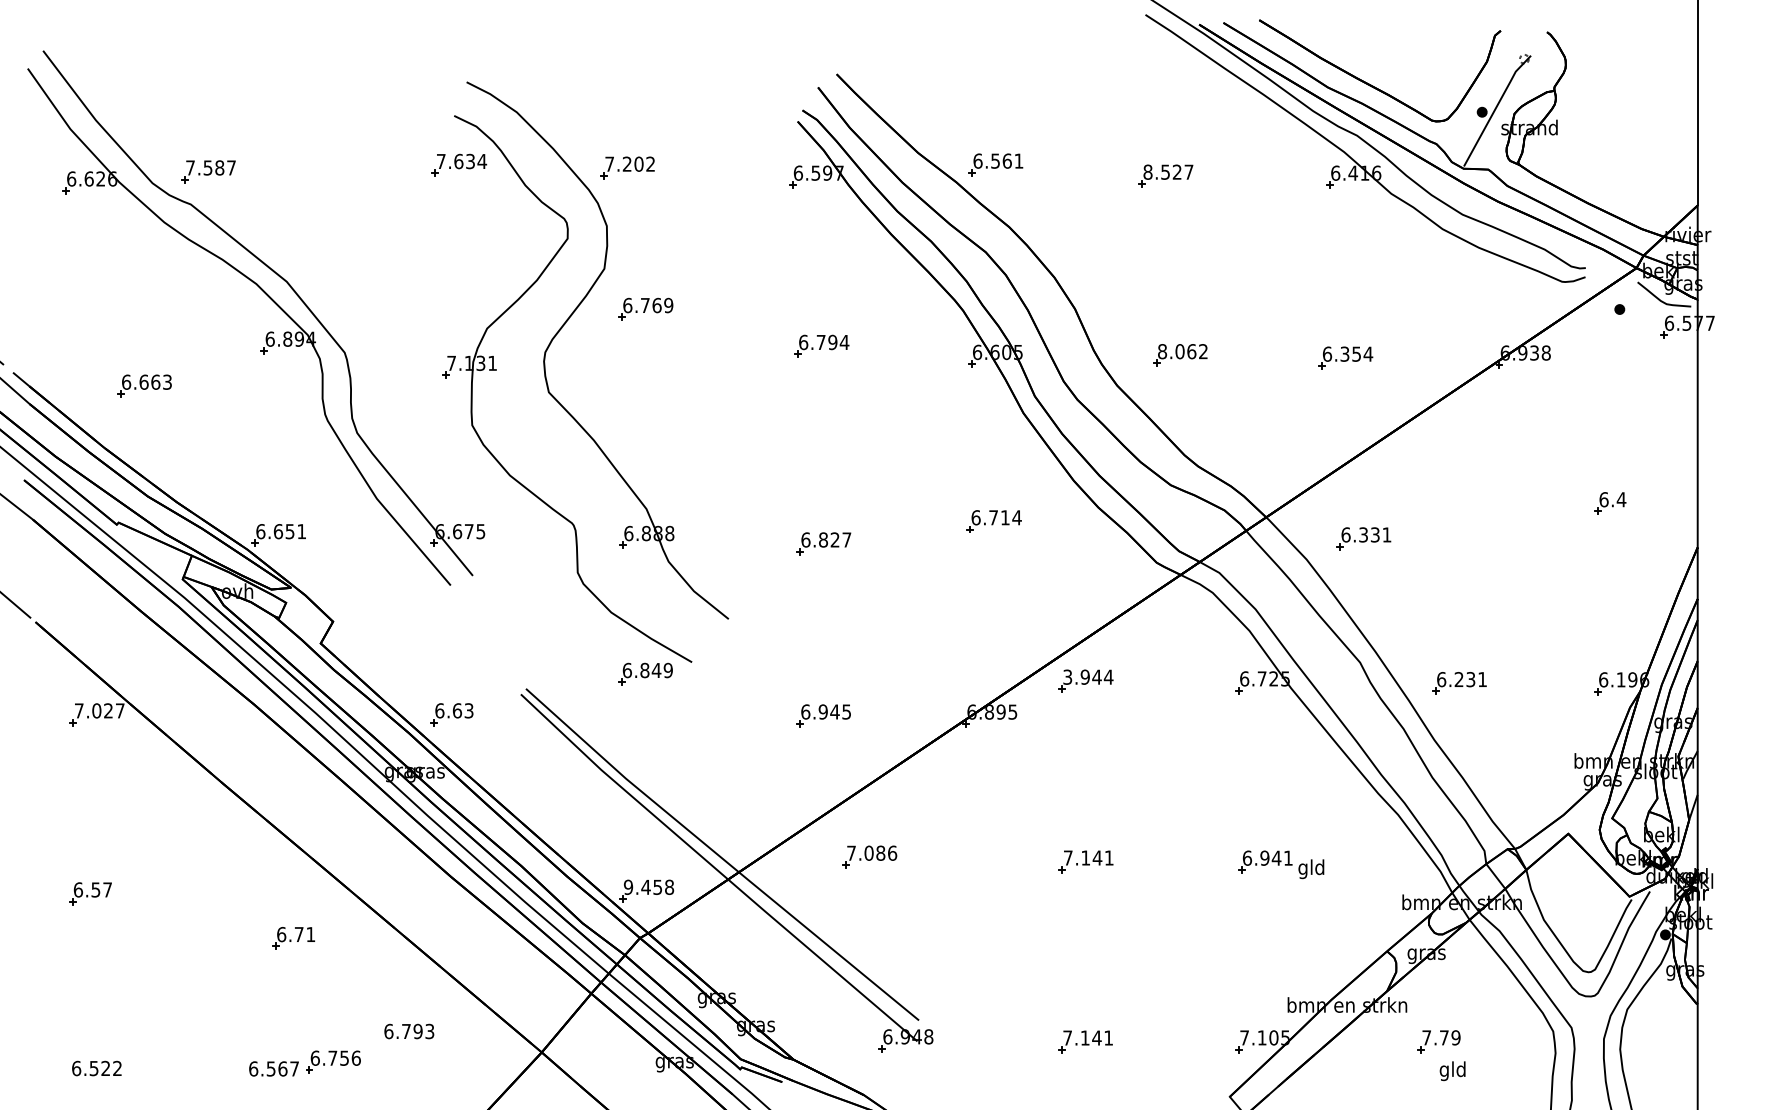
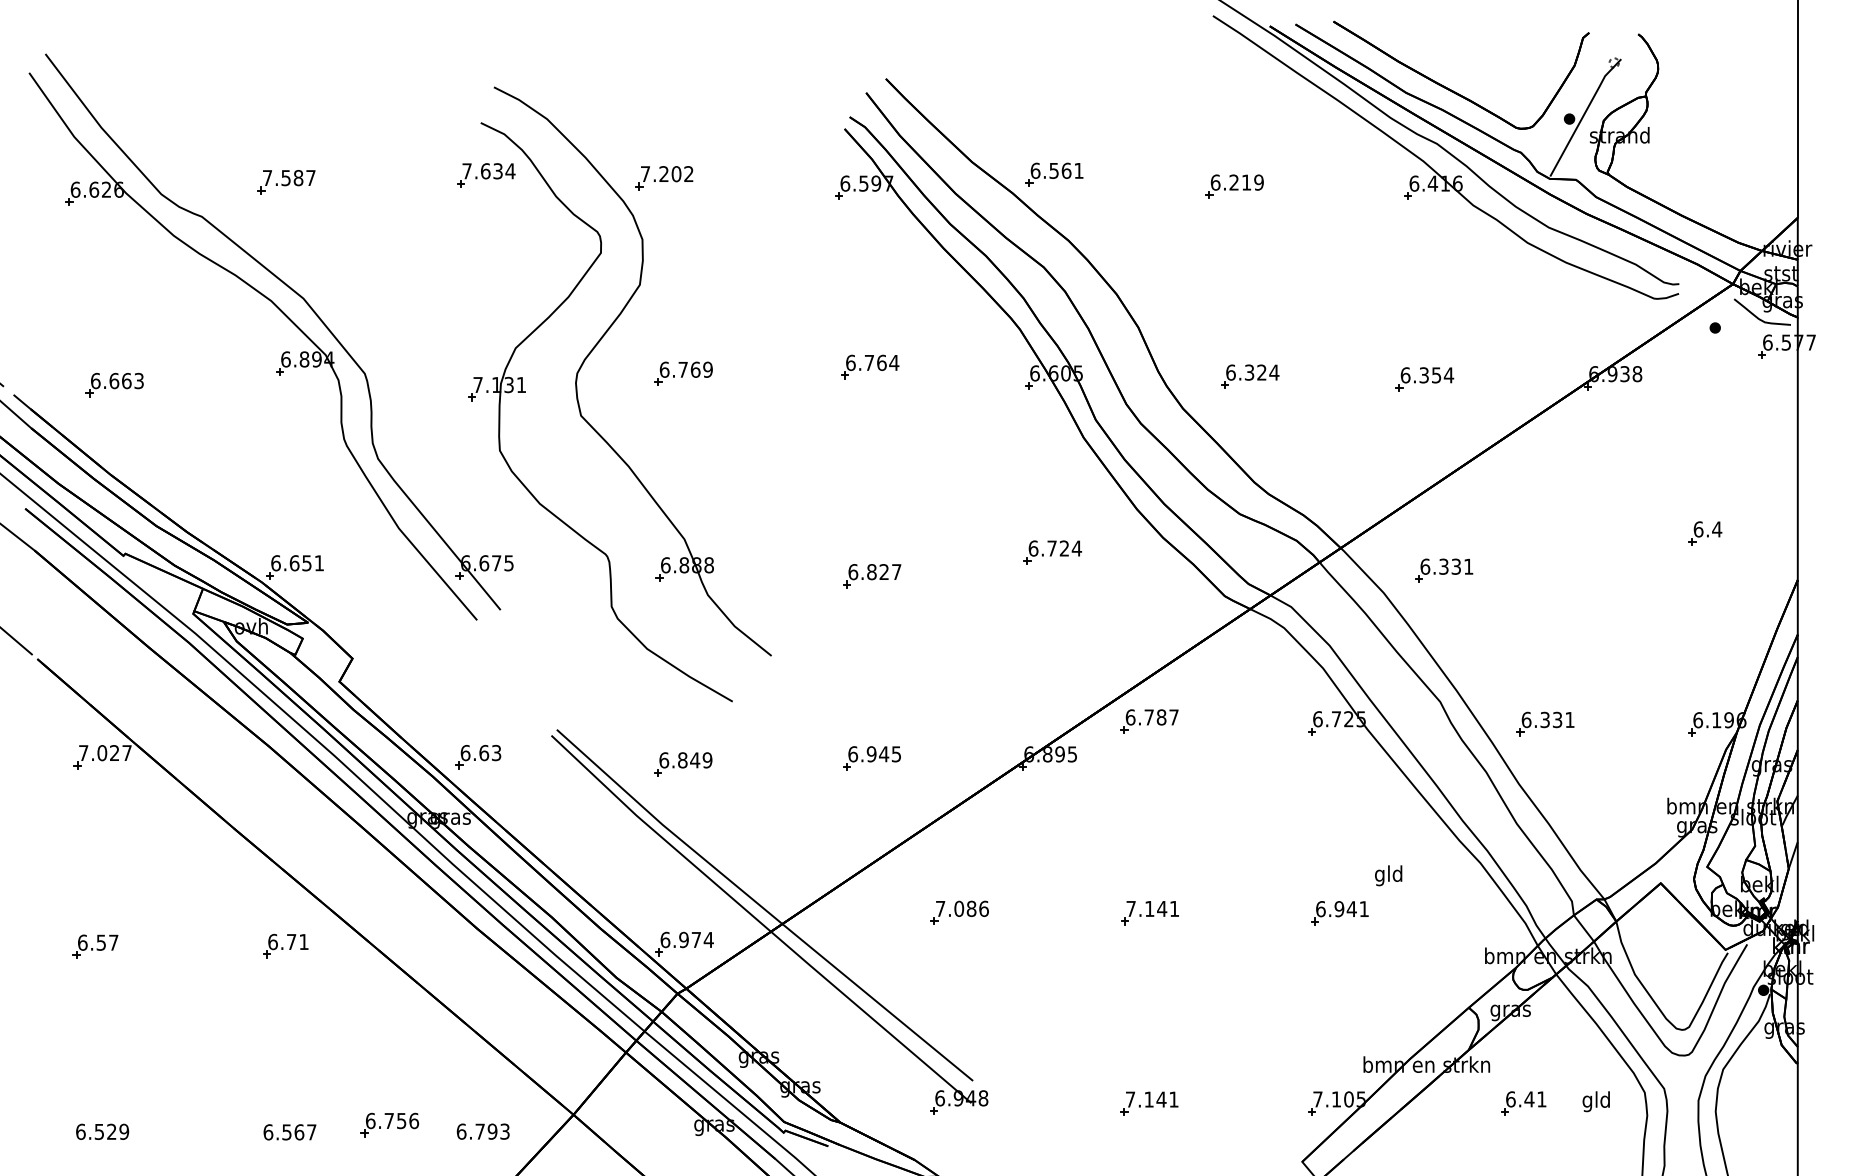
part: (208, 172) -> (286, 182), moved
text: (1167, 172) -> (1236, 182), 8.527 -> 6.219
part: (645, 309) -> (683, 373), moved
text: (832, 342) -> (881, 362), 6.794 -> 6.764
text: (1182, 351) -> (1252, 372), 8.062 -> 6.324
part: (144, 386) -> (114, 385), moved
text: (1004, 517) -> (1063, 548), 6.714 -> 6.724
part: (645, 674) -> (683, 764), moved
text: (1088, 677) -> (1152, 717), 3.944 -> 6.787
text: (1458, 680) -> (1544, 720), 6.231 -> 6.331
part: (869, 856) -> (959, 912), moved
text: (1311, 868) -> (1388, 875), moved
text: (648, 886) -> (686, 939), 9.458 -> 6.974
part: (293, 937) -> (285, 945), moved
text: (408, 1031) -> (482, 1131), moved
text: (1441, 1037) -> (1526, 1099), 7.79 -> 6.41
part: (333, 1061) -> (389, 1124), moved
text: (117, 1068) -> (124, 1131), 6.522 -> 6.529
text: (1451, 1071) -> (1595, 1101), moved

